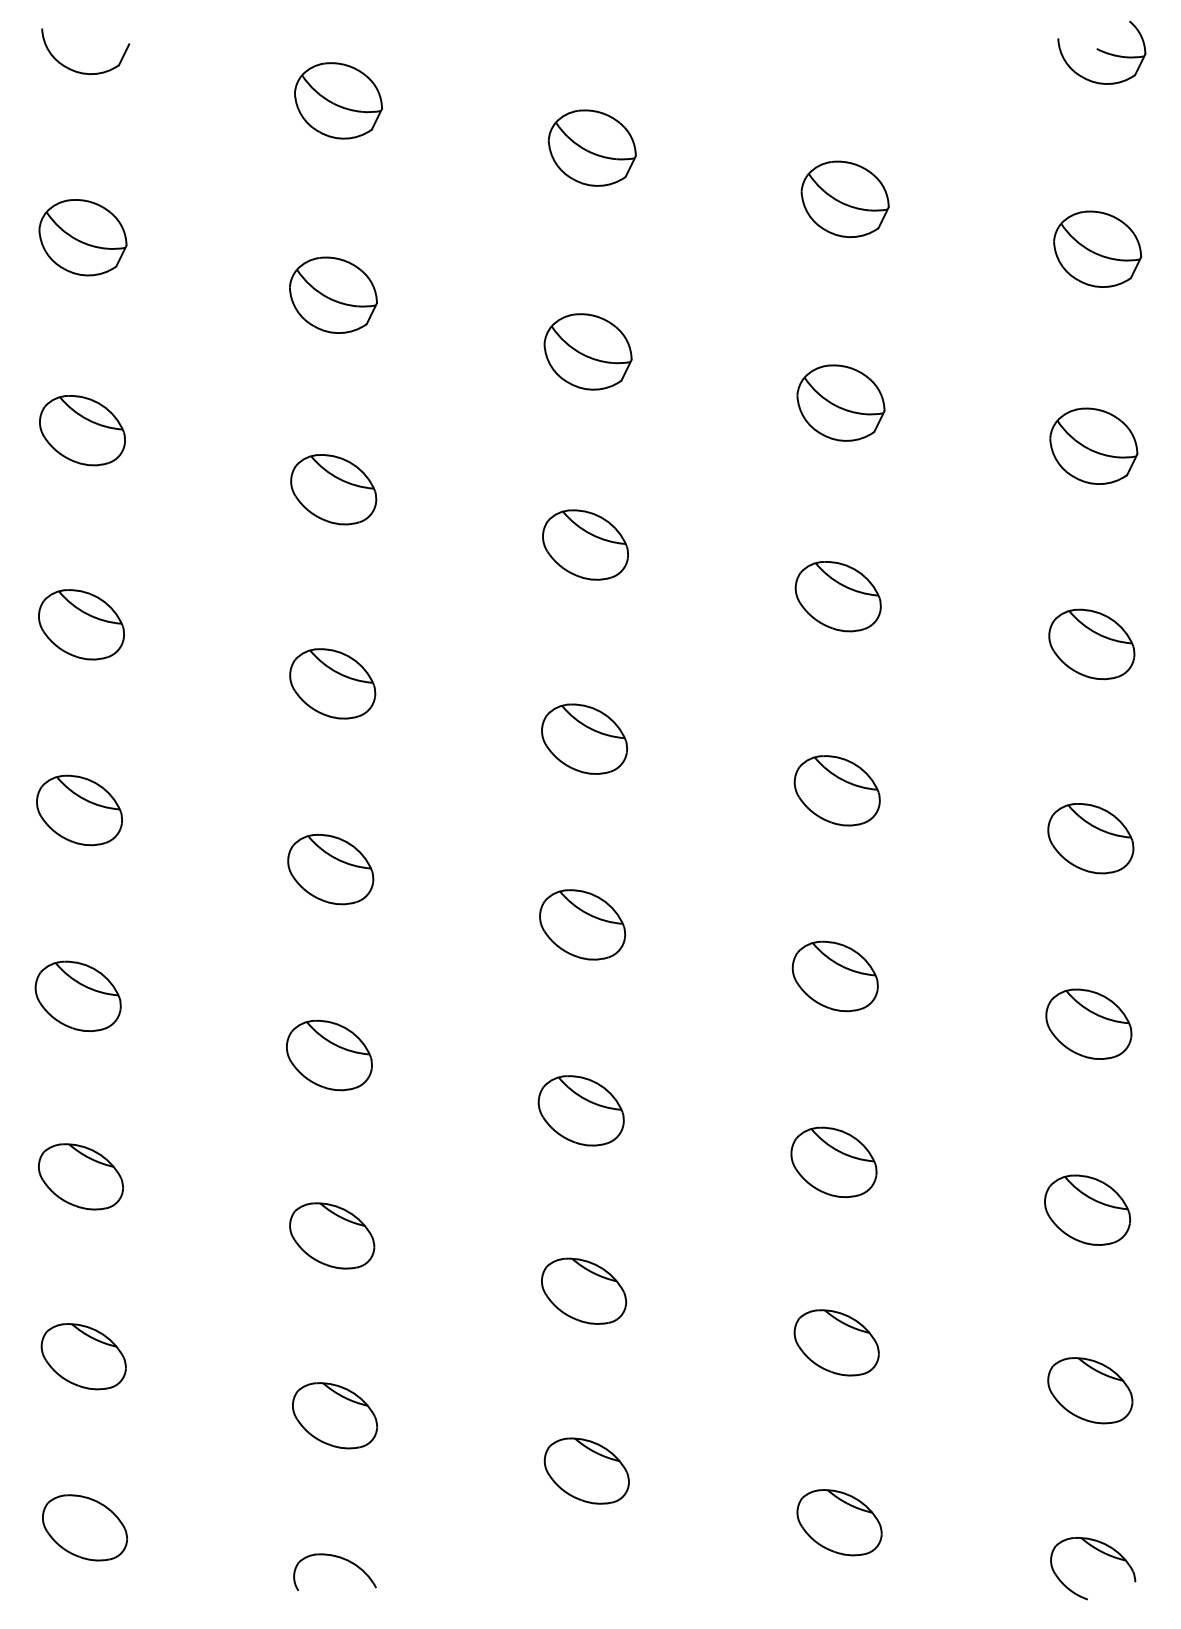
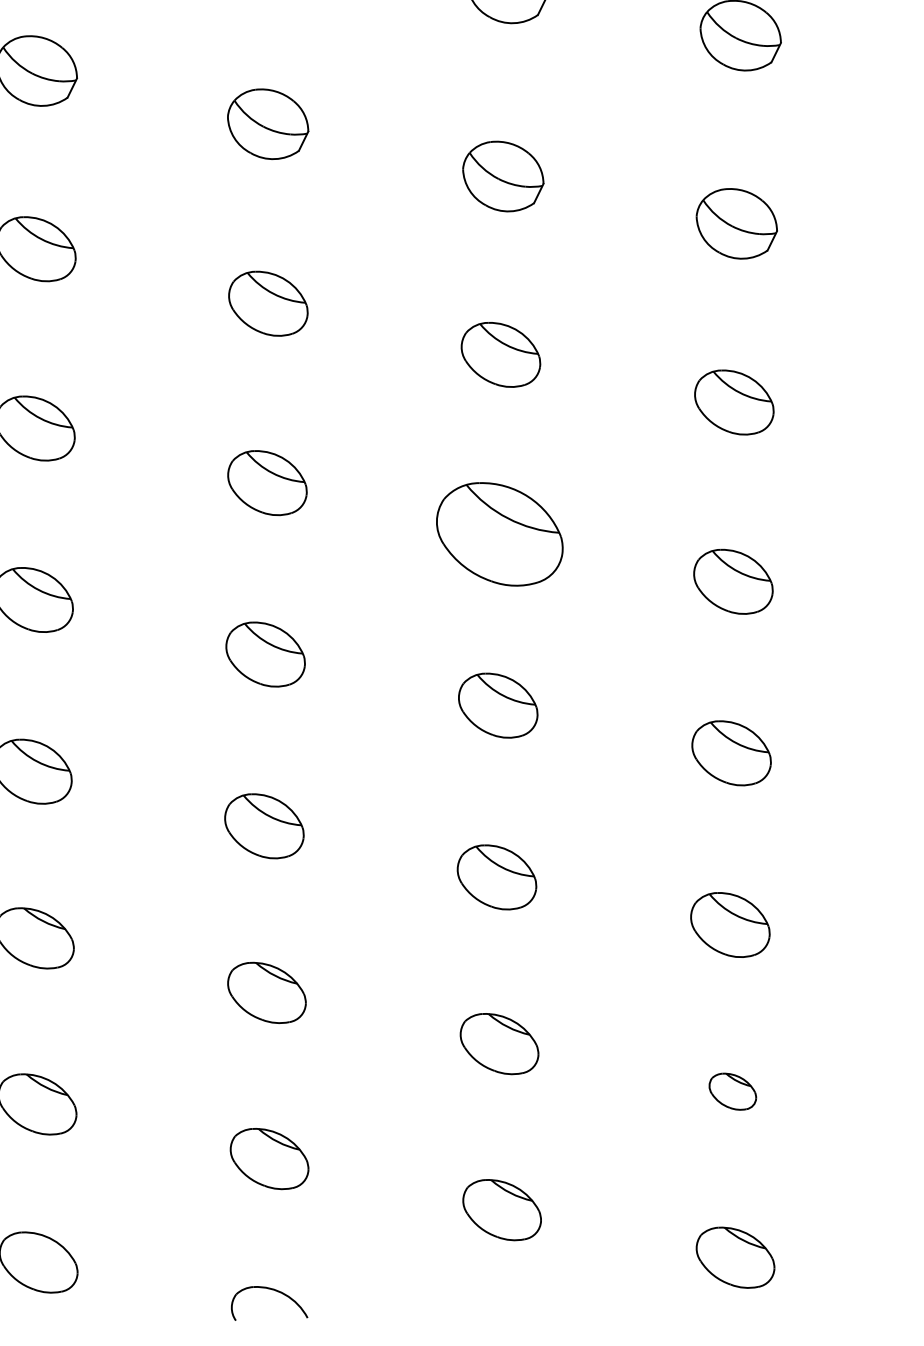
part: (584, 738) -> (499, 533), size x1.6
part: (836, 1342) -> (732, 1091), size x0.6

